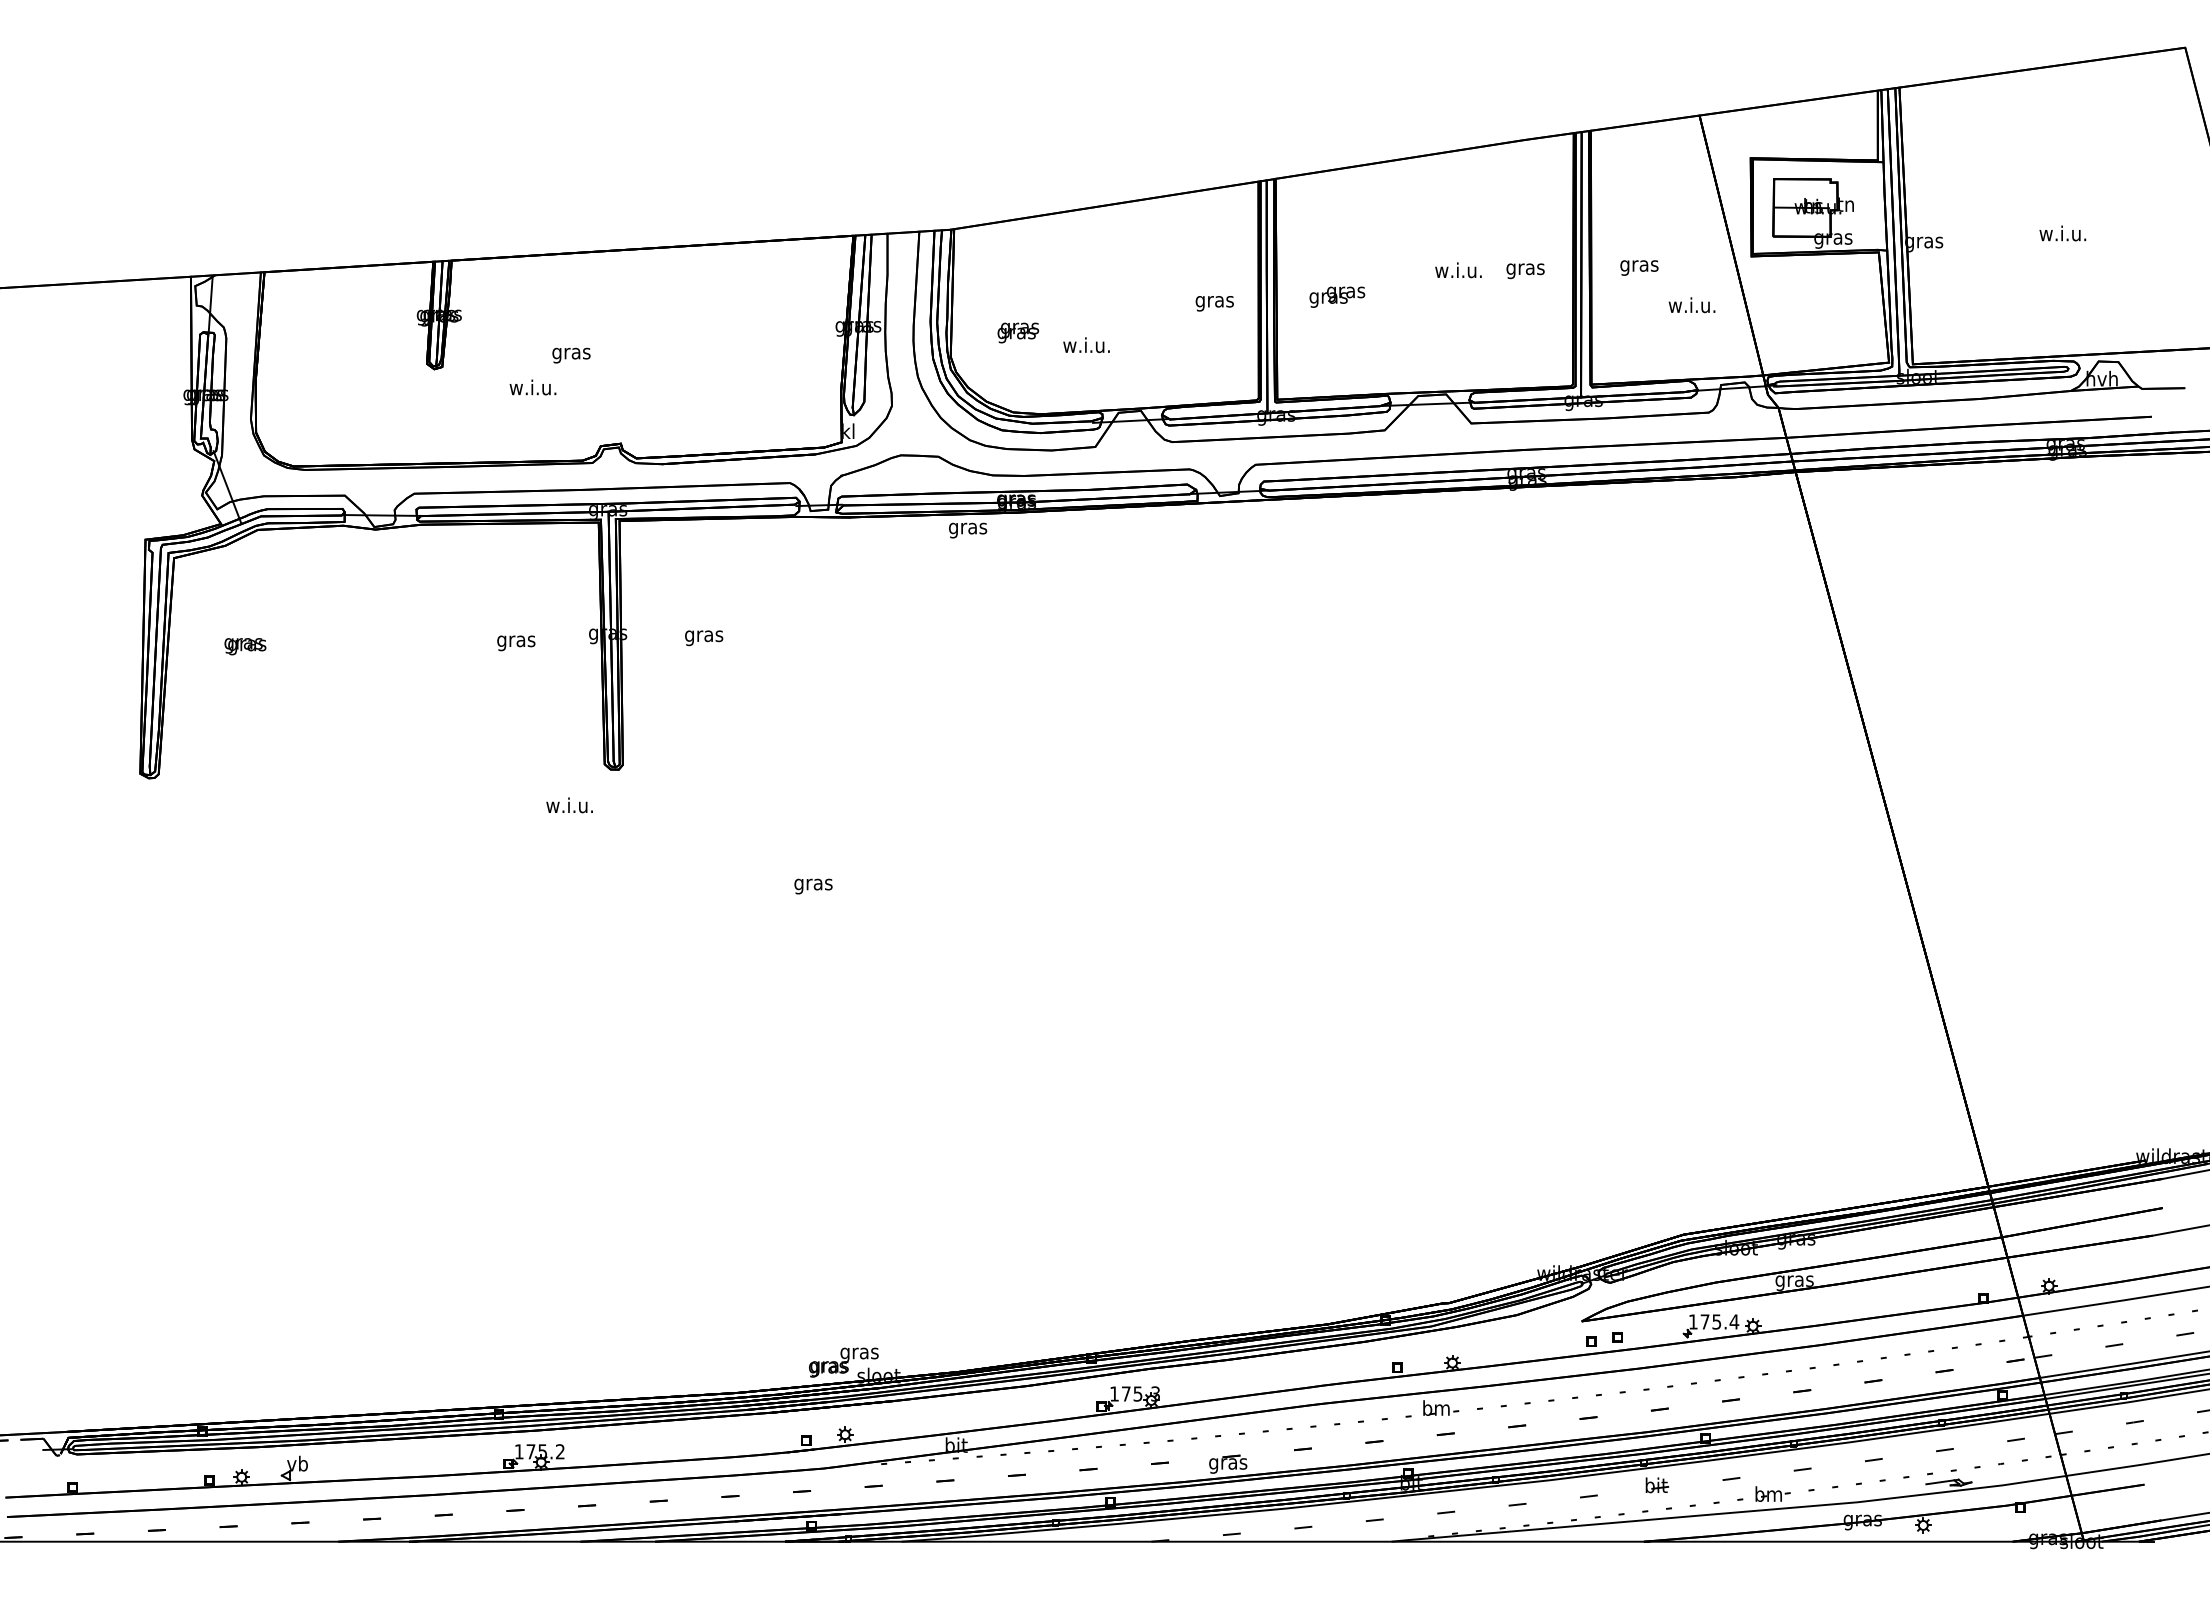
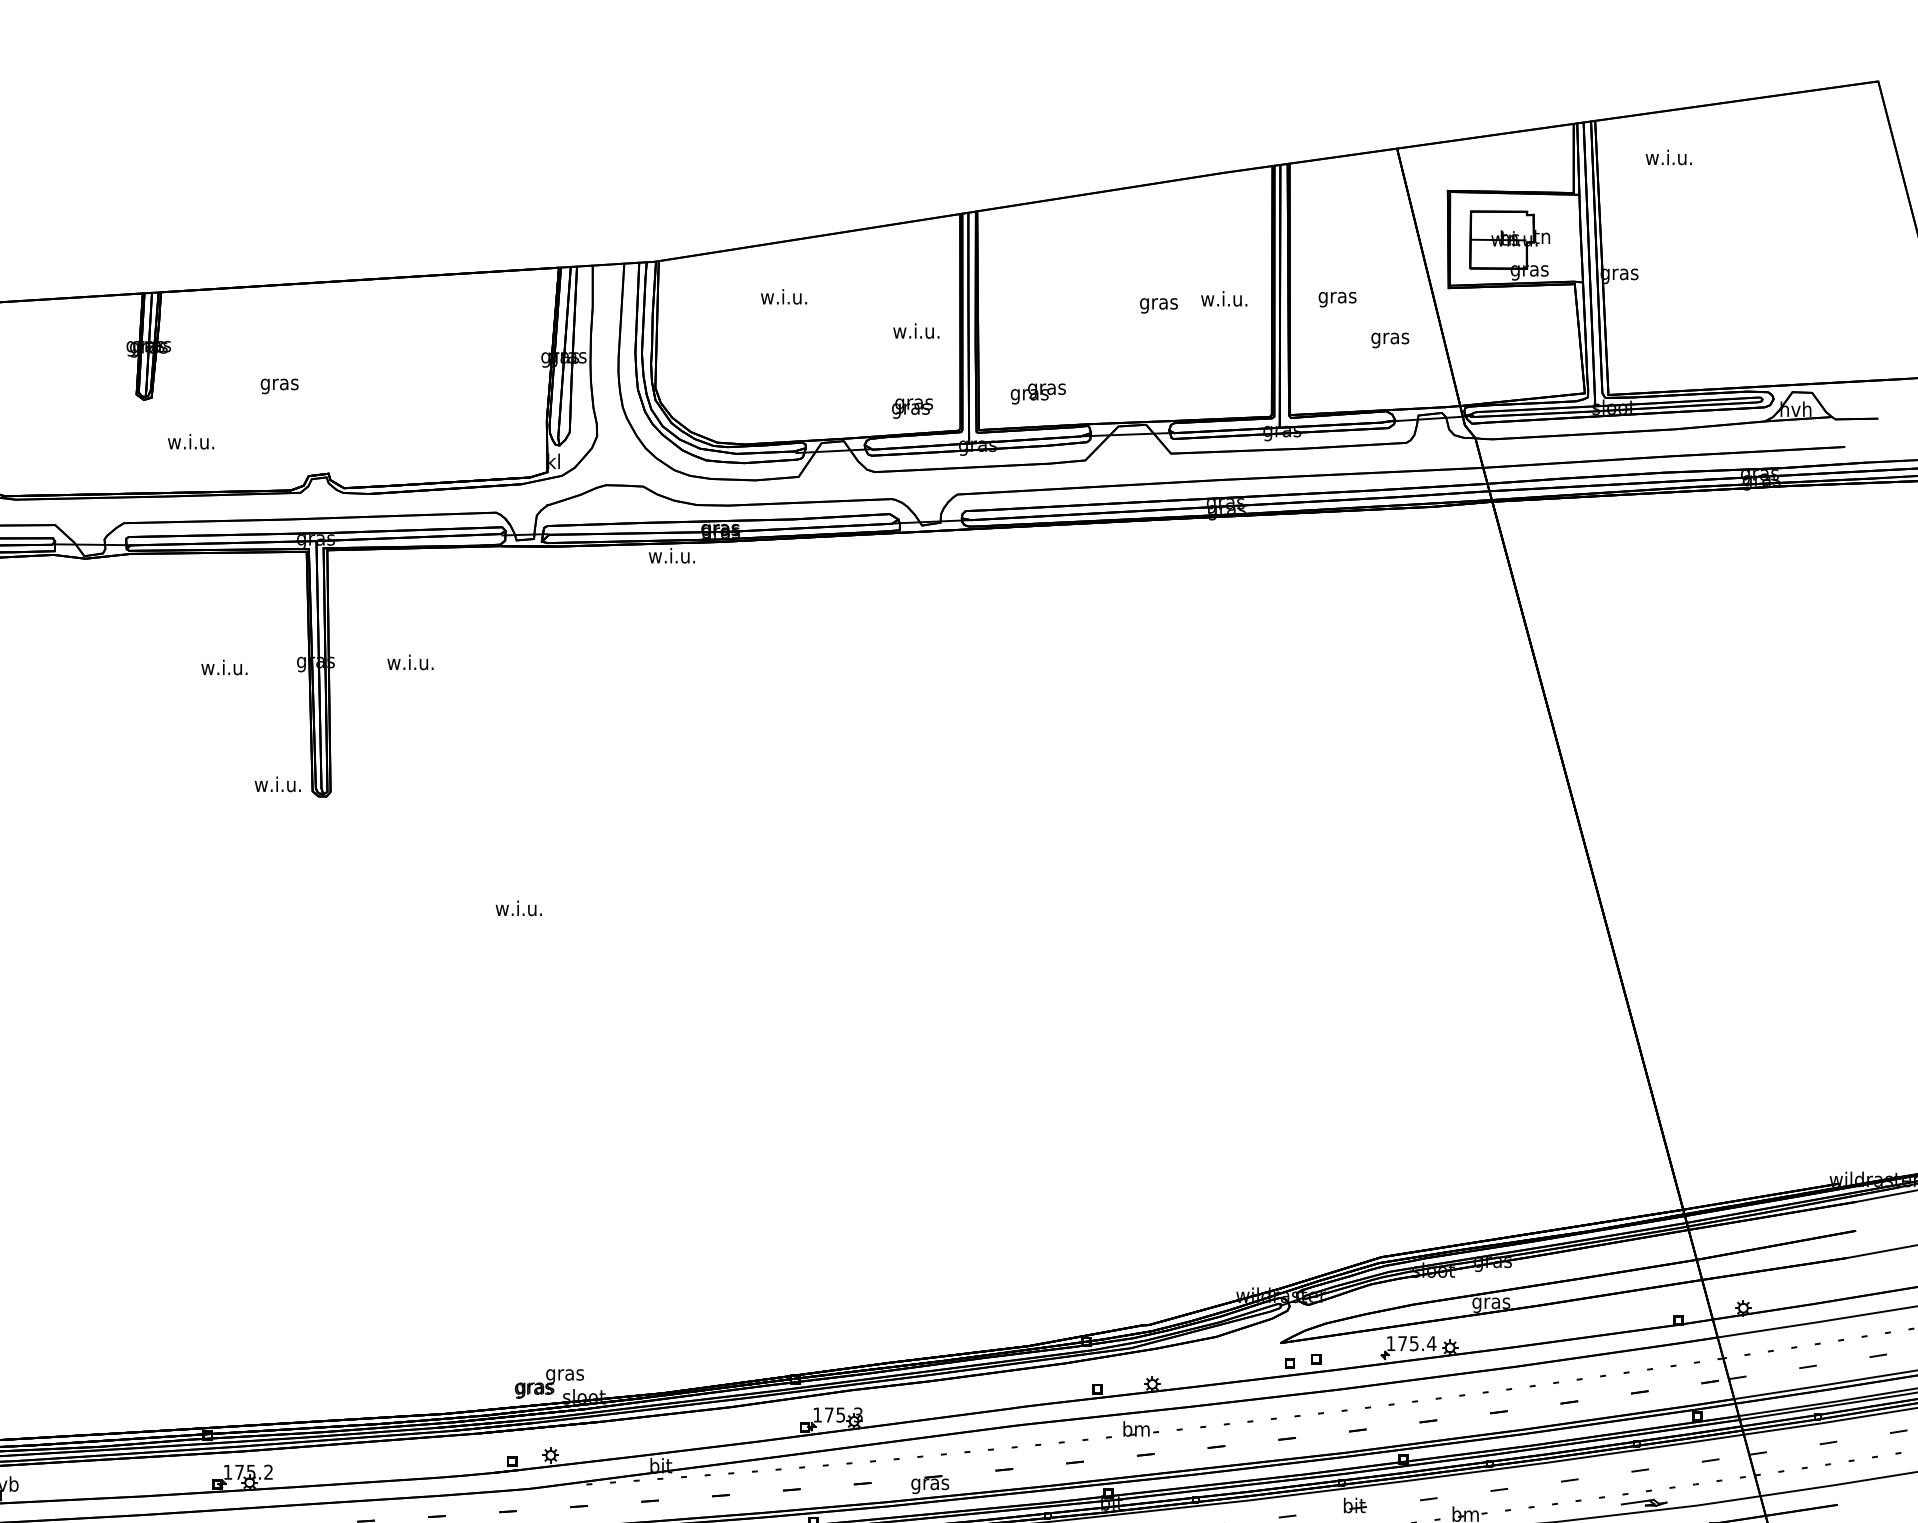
text: (2062, 233) -> (1668, 157), moved
text: (1524, 269) -> (1223, 301), gras -> w.i.u.
text: (1458, 272) -> (1158, 304), w.i.u. -> gras
text: (1337, 296) -> (1038, 393), moved
text: (1214, 301) -> (916, 332), gras -> w.i.u.
text: (1691, 307) -> (1389, 338), w.i.u. -> gras
text: (1018, 332) -> (912, 408), moved
text: (1086, 345) -> (783, 297), moved
text: (532, 387) -> (190, 441), moved
text: (967, 528) -> (671, 557), gras -> w.i.u.
text: (703, 636) -> (410, 664), gras -> w.i.u.
text: (515, 641) -> (224, 669), gras -> w.i.u.
text: (569, 805) -> (277, 784), moved
text: (812, 884) -> (518, 910), gras -> w.i.u.

